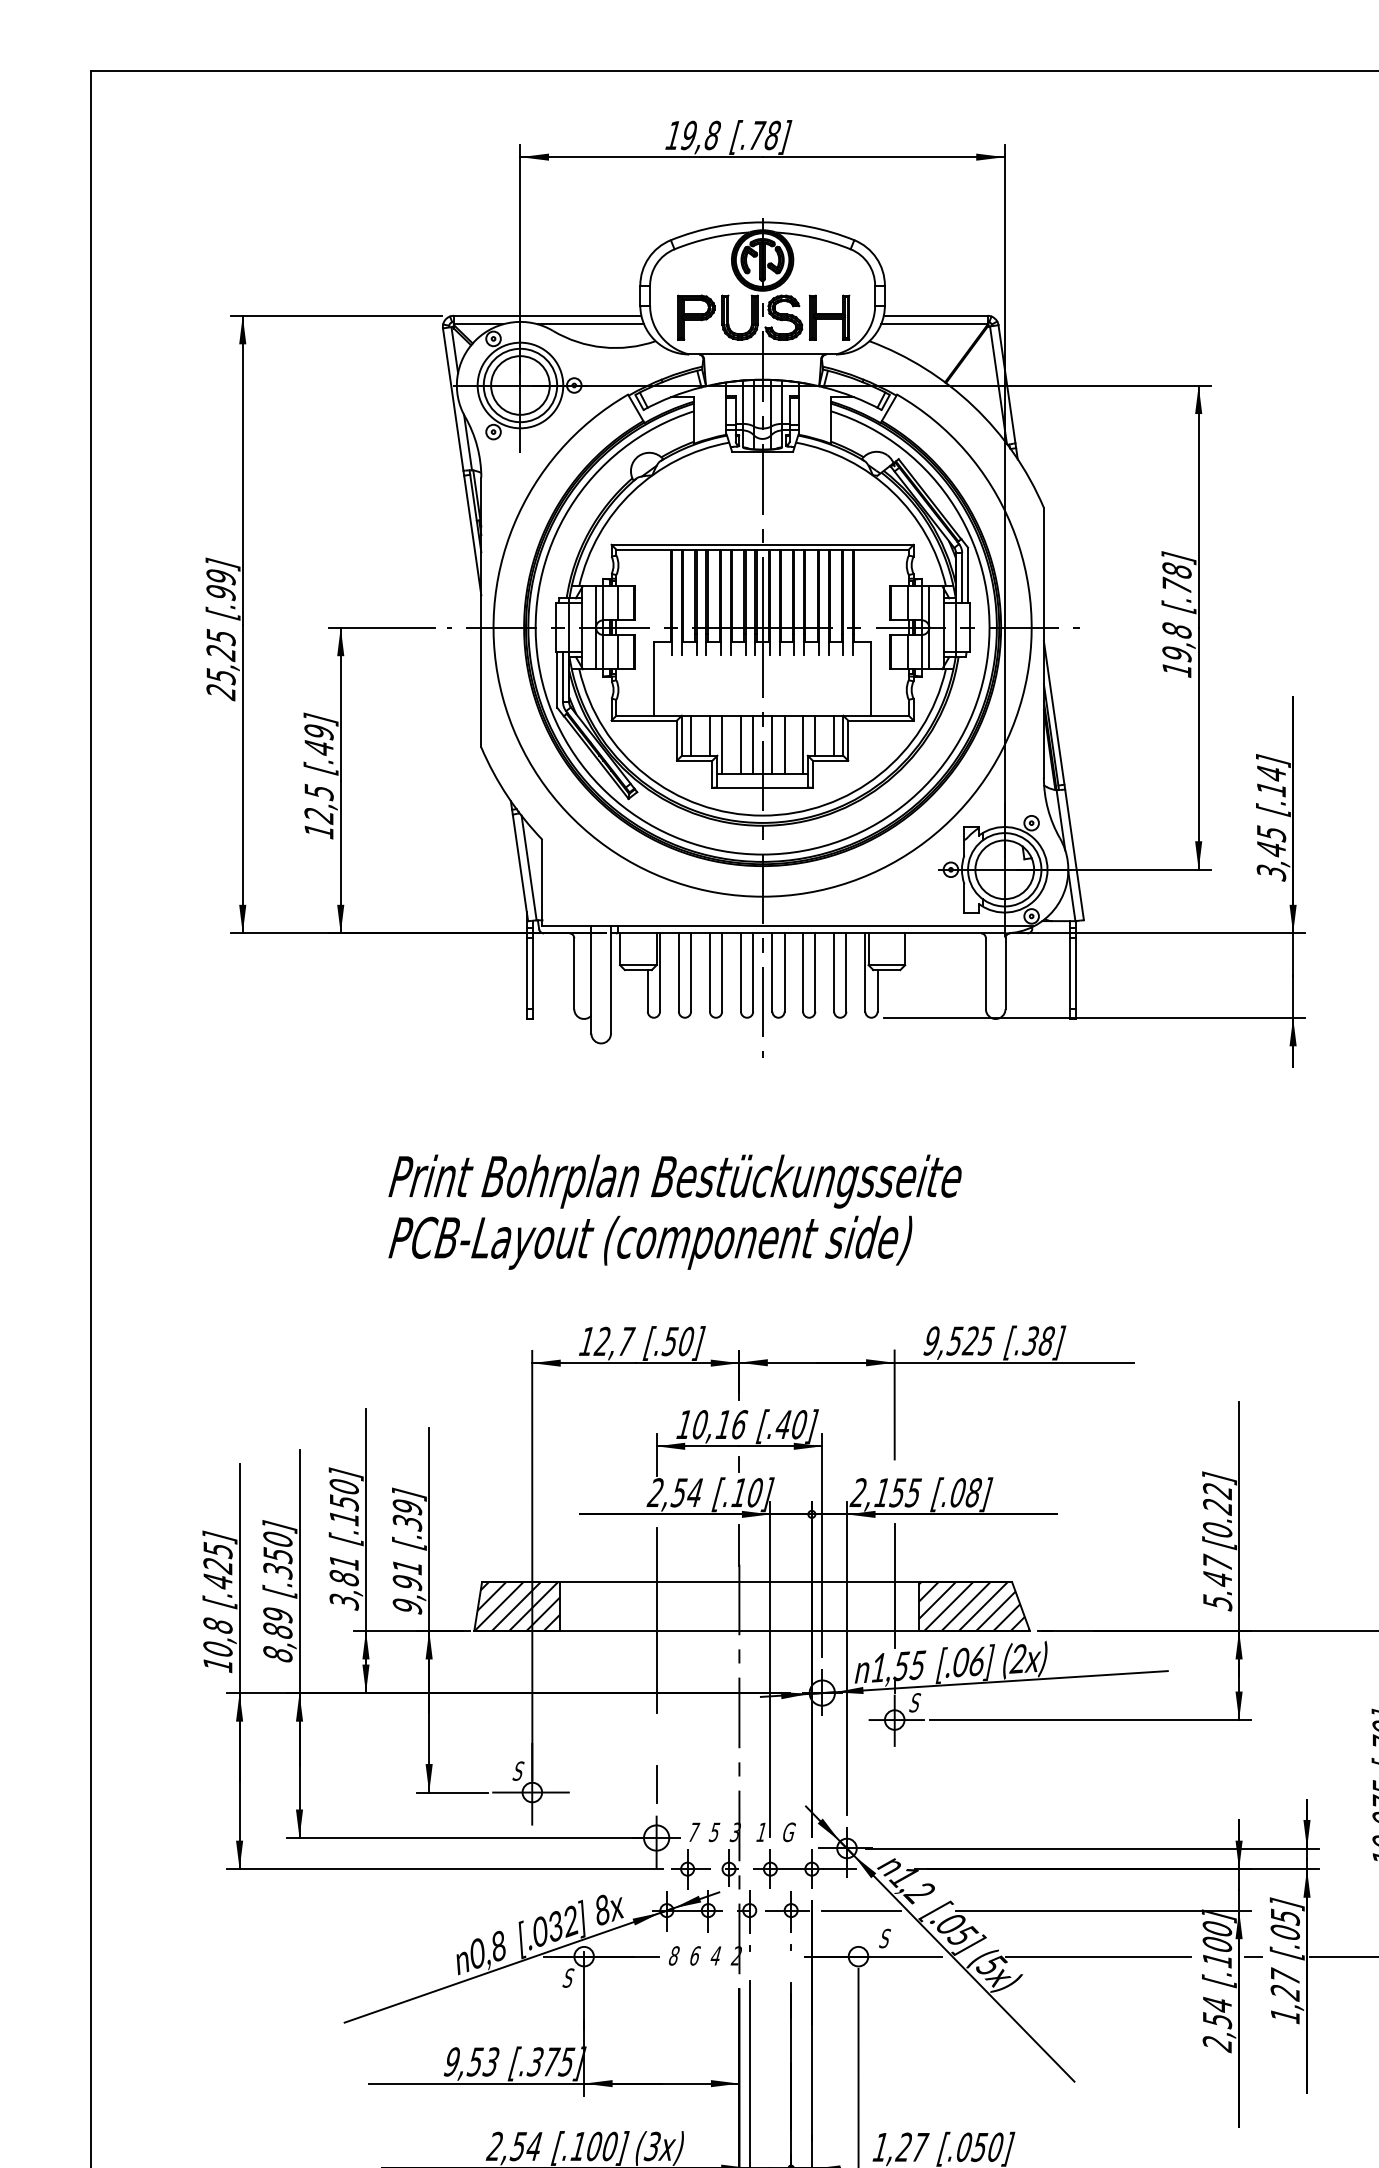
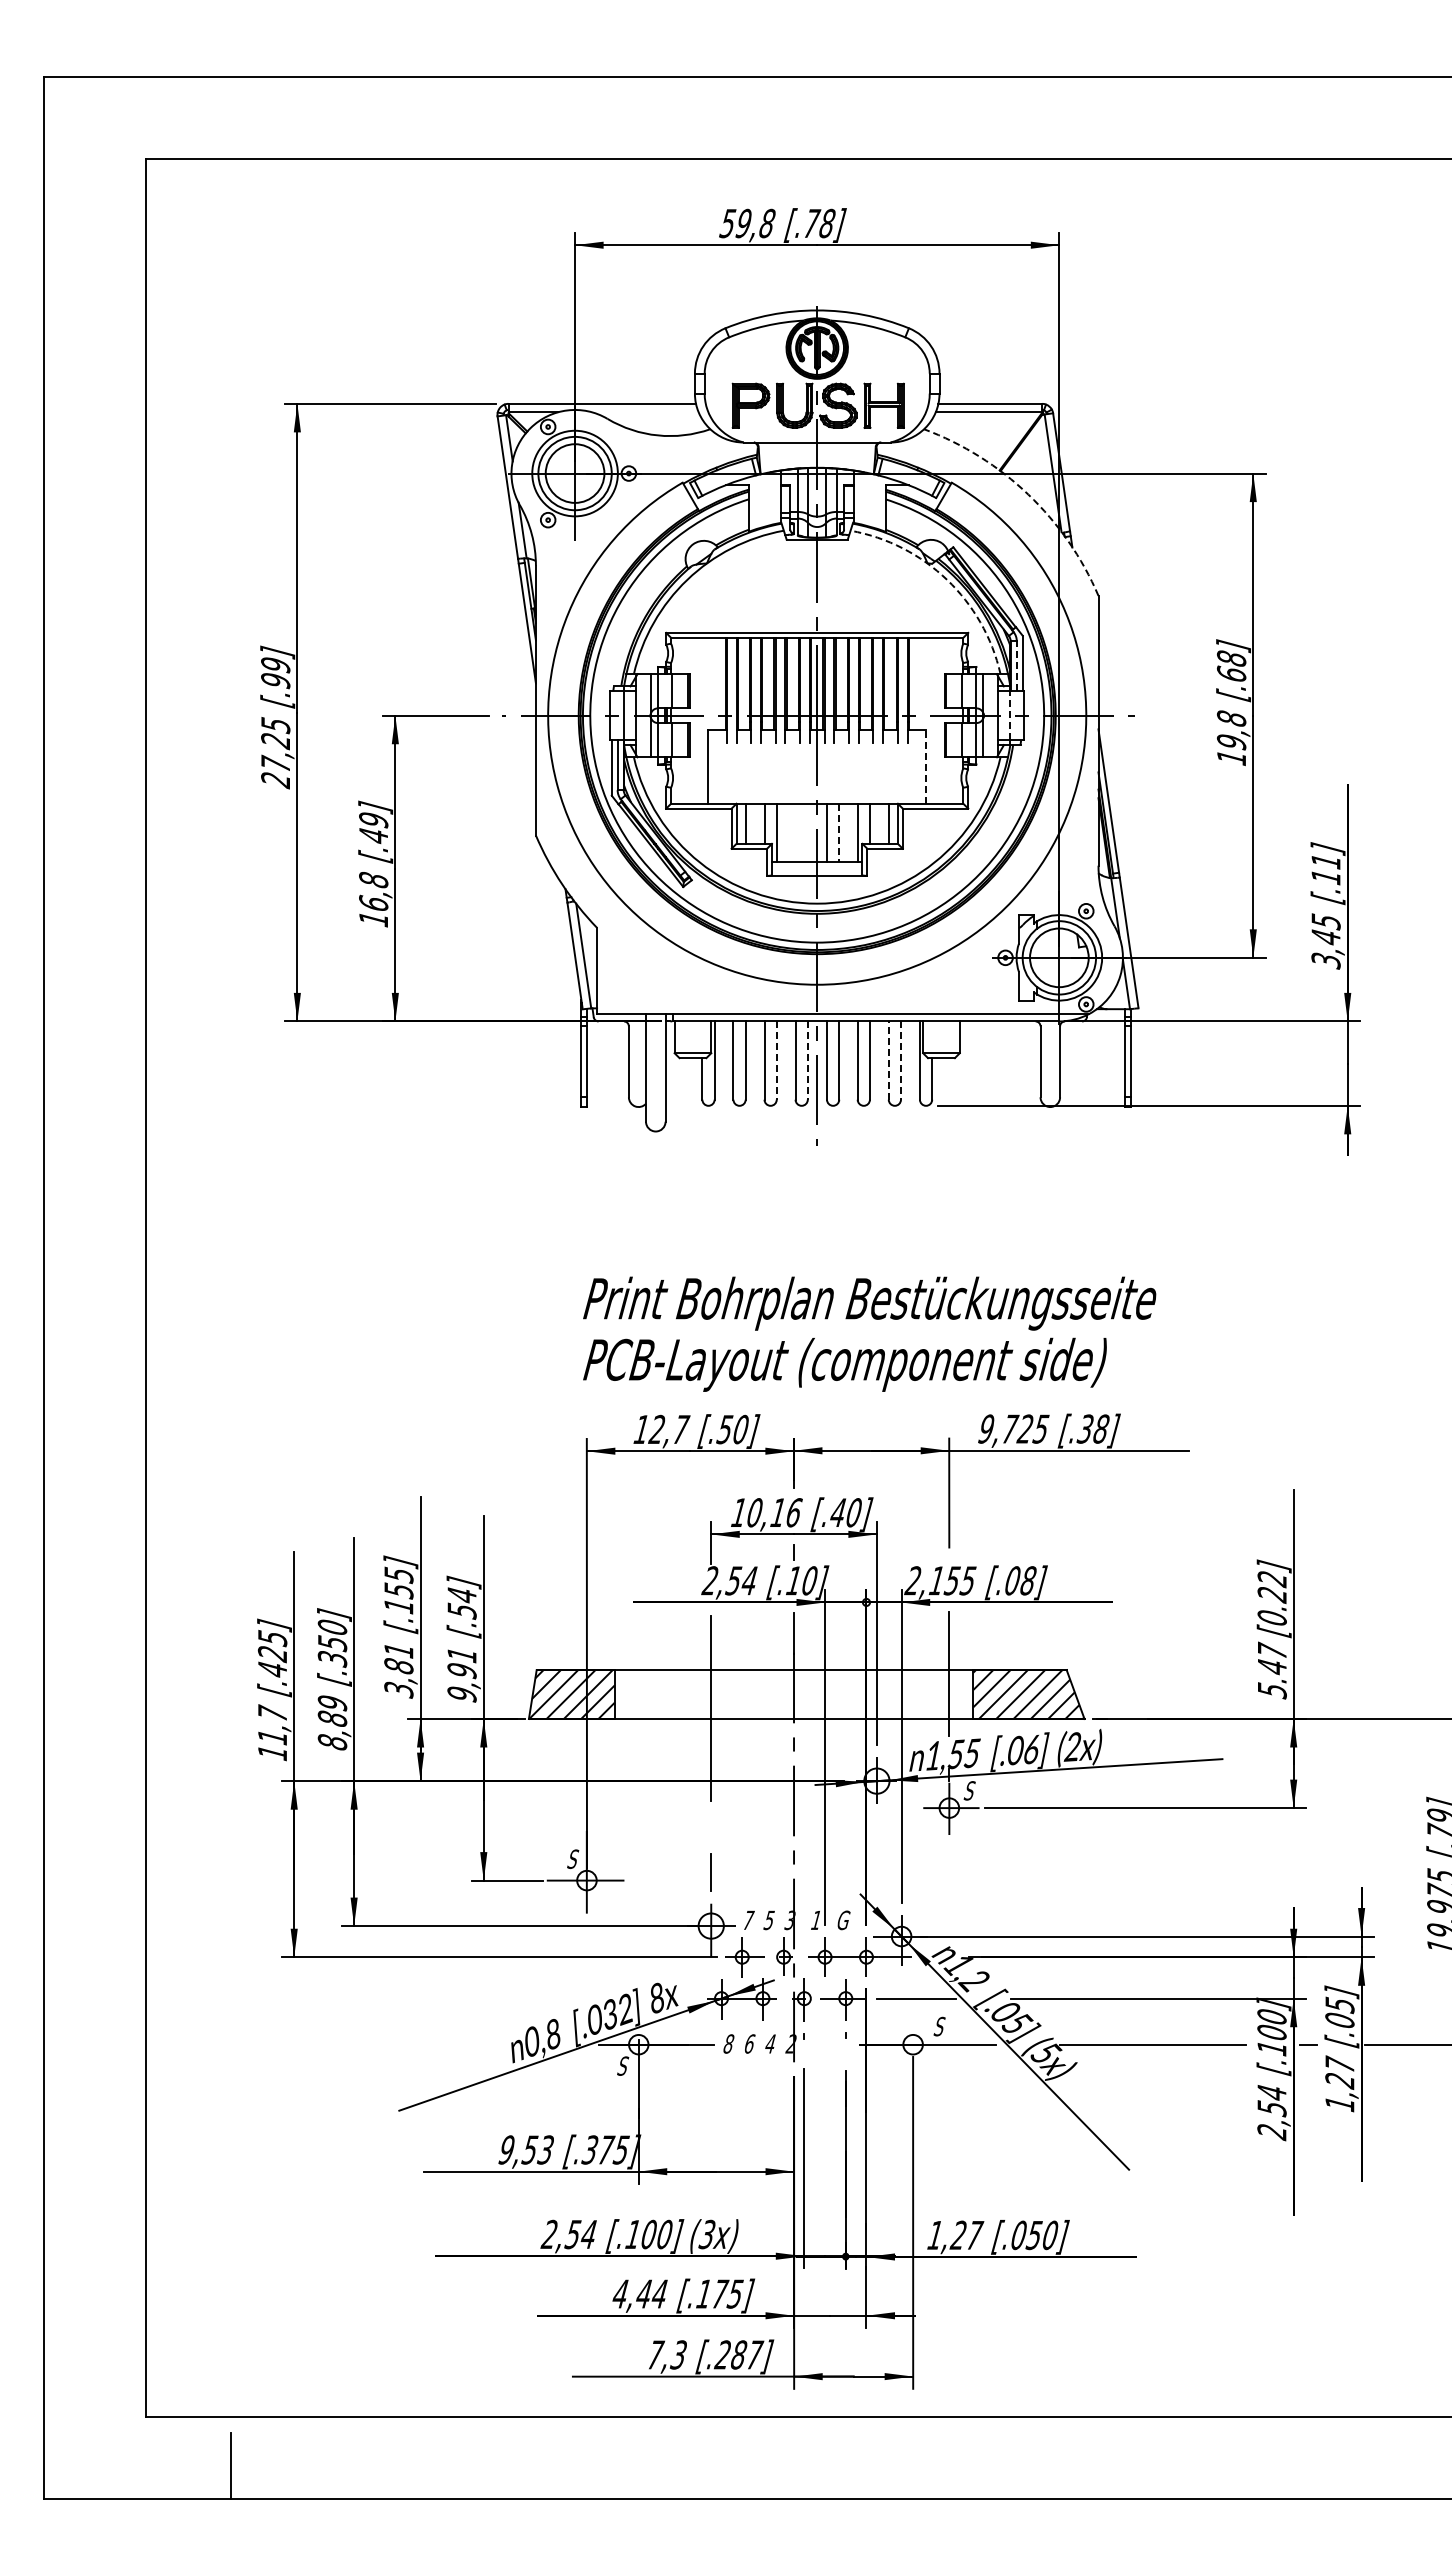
text: (672, 135) -> (727, 223), 19,8 -> 59,8
line: (590, 324) -> (645, 412), removed
arc: (973, 406) -> (1028, 494), solid -> dashed
arc: (892, 491) -> (947, 579), solid -> dashed
line: (961, 577) -> (1016, 665), solid -> dashed
text: (1176, 584) -> (1231, 672), [.78] -> [.68]
line: (955, 627) -> (1010, 715), solid -> dashed
text: (220, 675) -> (275, 763), 25,25 -> 27,25
line: (871, 679) -> (926, 767), solid -> dashed
line: (740, 744) -> (795, 832), removed
line: (752, 744) -> (807, 832), removed
line: (784, 745) -> (839, 833), solid -> dashed
text: (1270, 773) -> (1325, 861), [.14] -> [.11]
text: (318, 804) -> (373, 892), 12,5 -> 16,8
line: (833, 972) -> (888, 1060), solid -> dashed
line: (721, 973) -> (776, 1061), solid -> dashed
line: (752, 973) -> (807, 1061), solid -> dashed
line: (845, 973) -> (900, 1061), solid -> dashed
text: (674, 1211) -> (869, 1333), moved
text: (954, 1340) -> (1009, 1428), 9,525 -> 9,725
text: (343, 1487) -> (398, 1575), [.150] -> [.155]
text: (406, 1513) -> (461, 1601), [.39] -> [.54]
text: (217, 1636) -> (272, 1724), 10,8 -> 11,7

